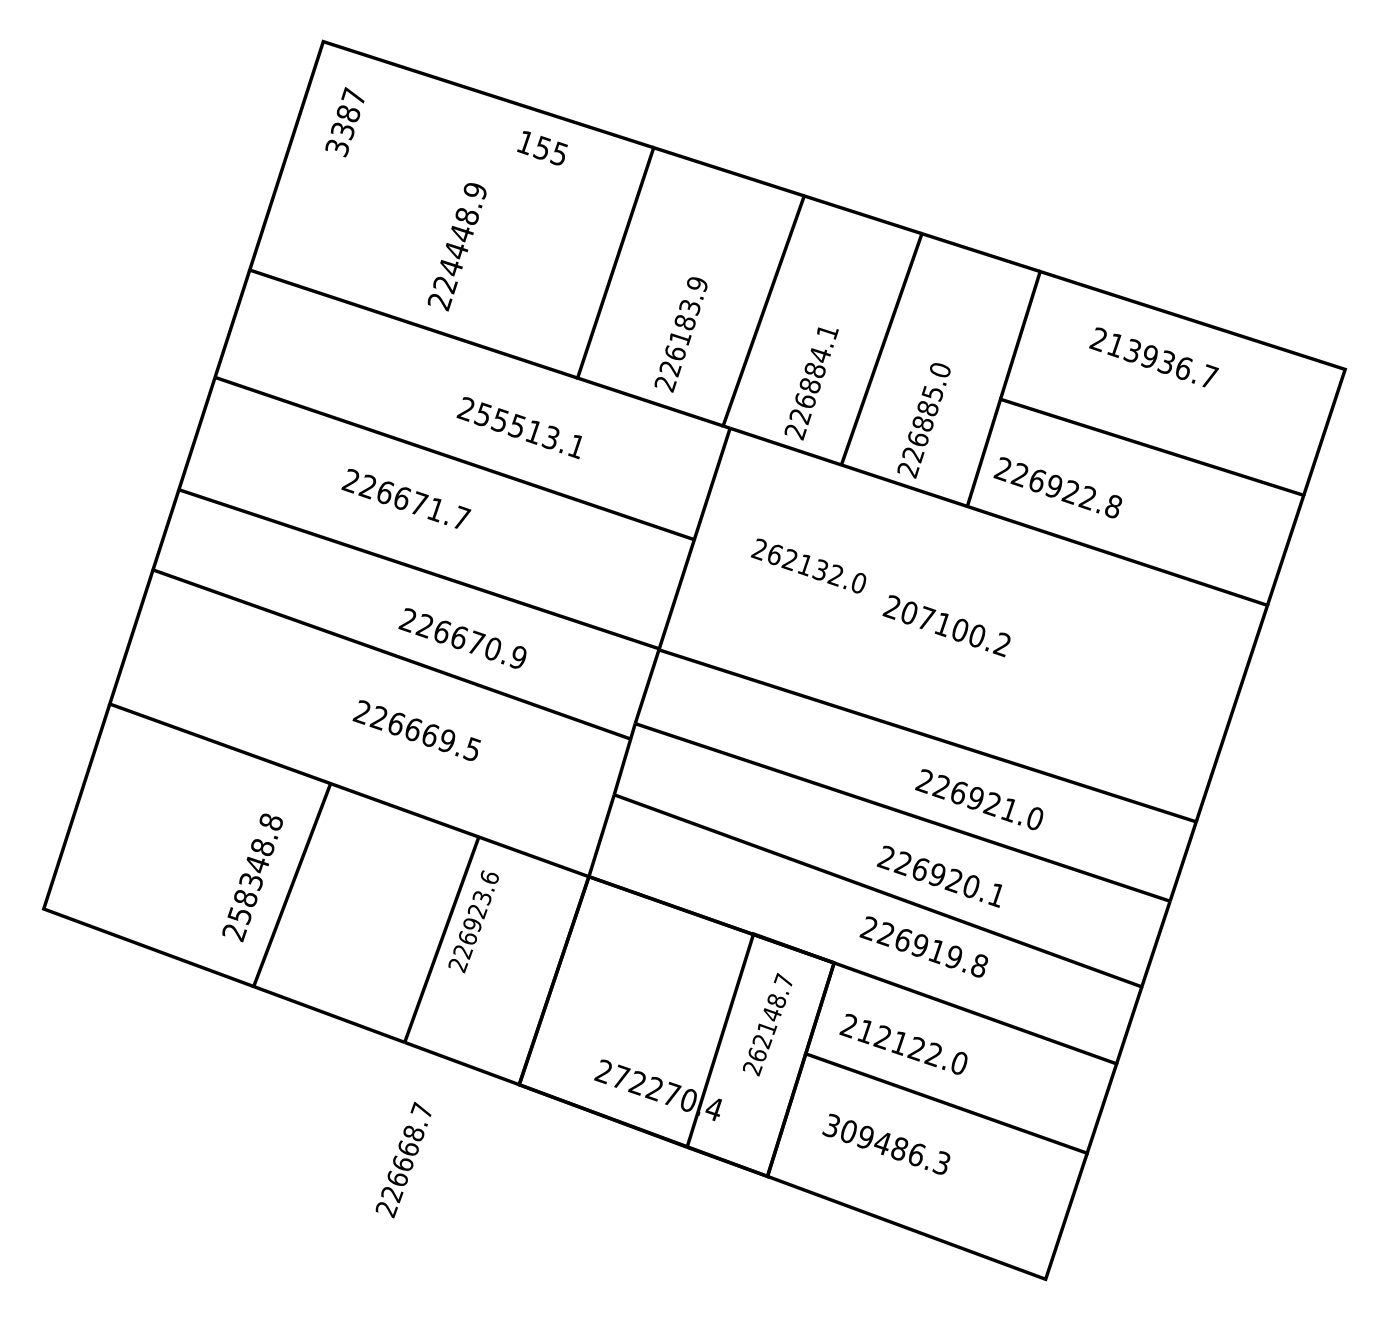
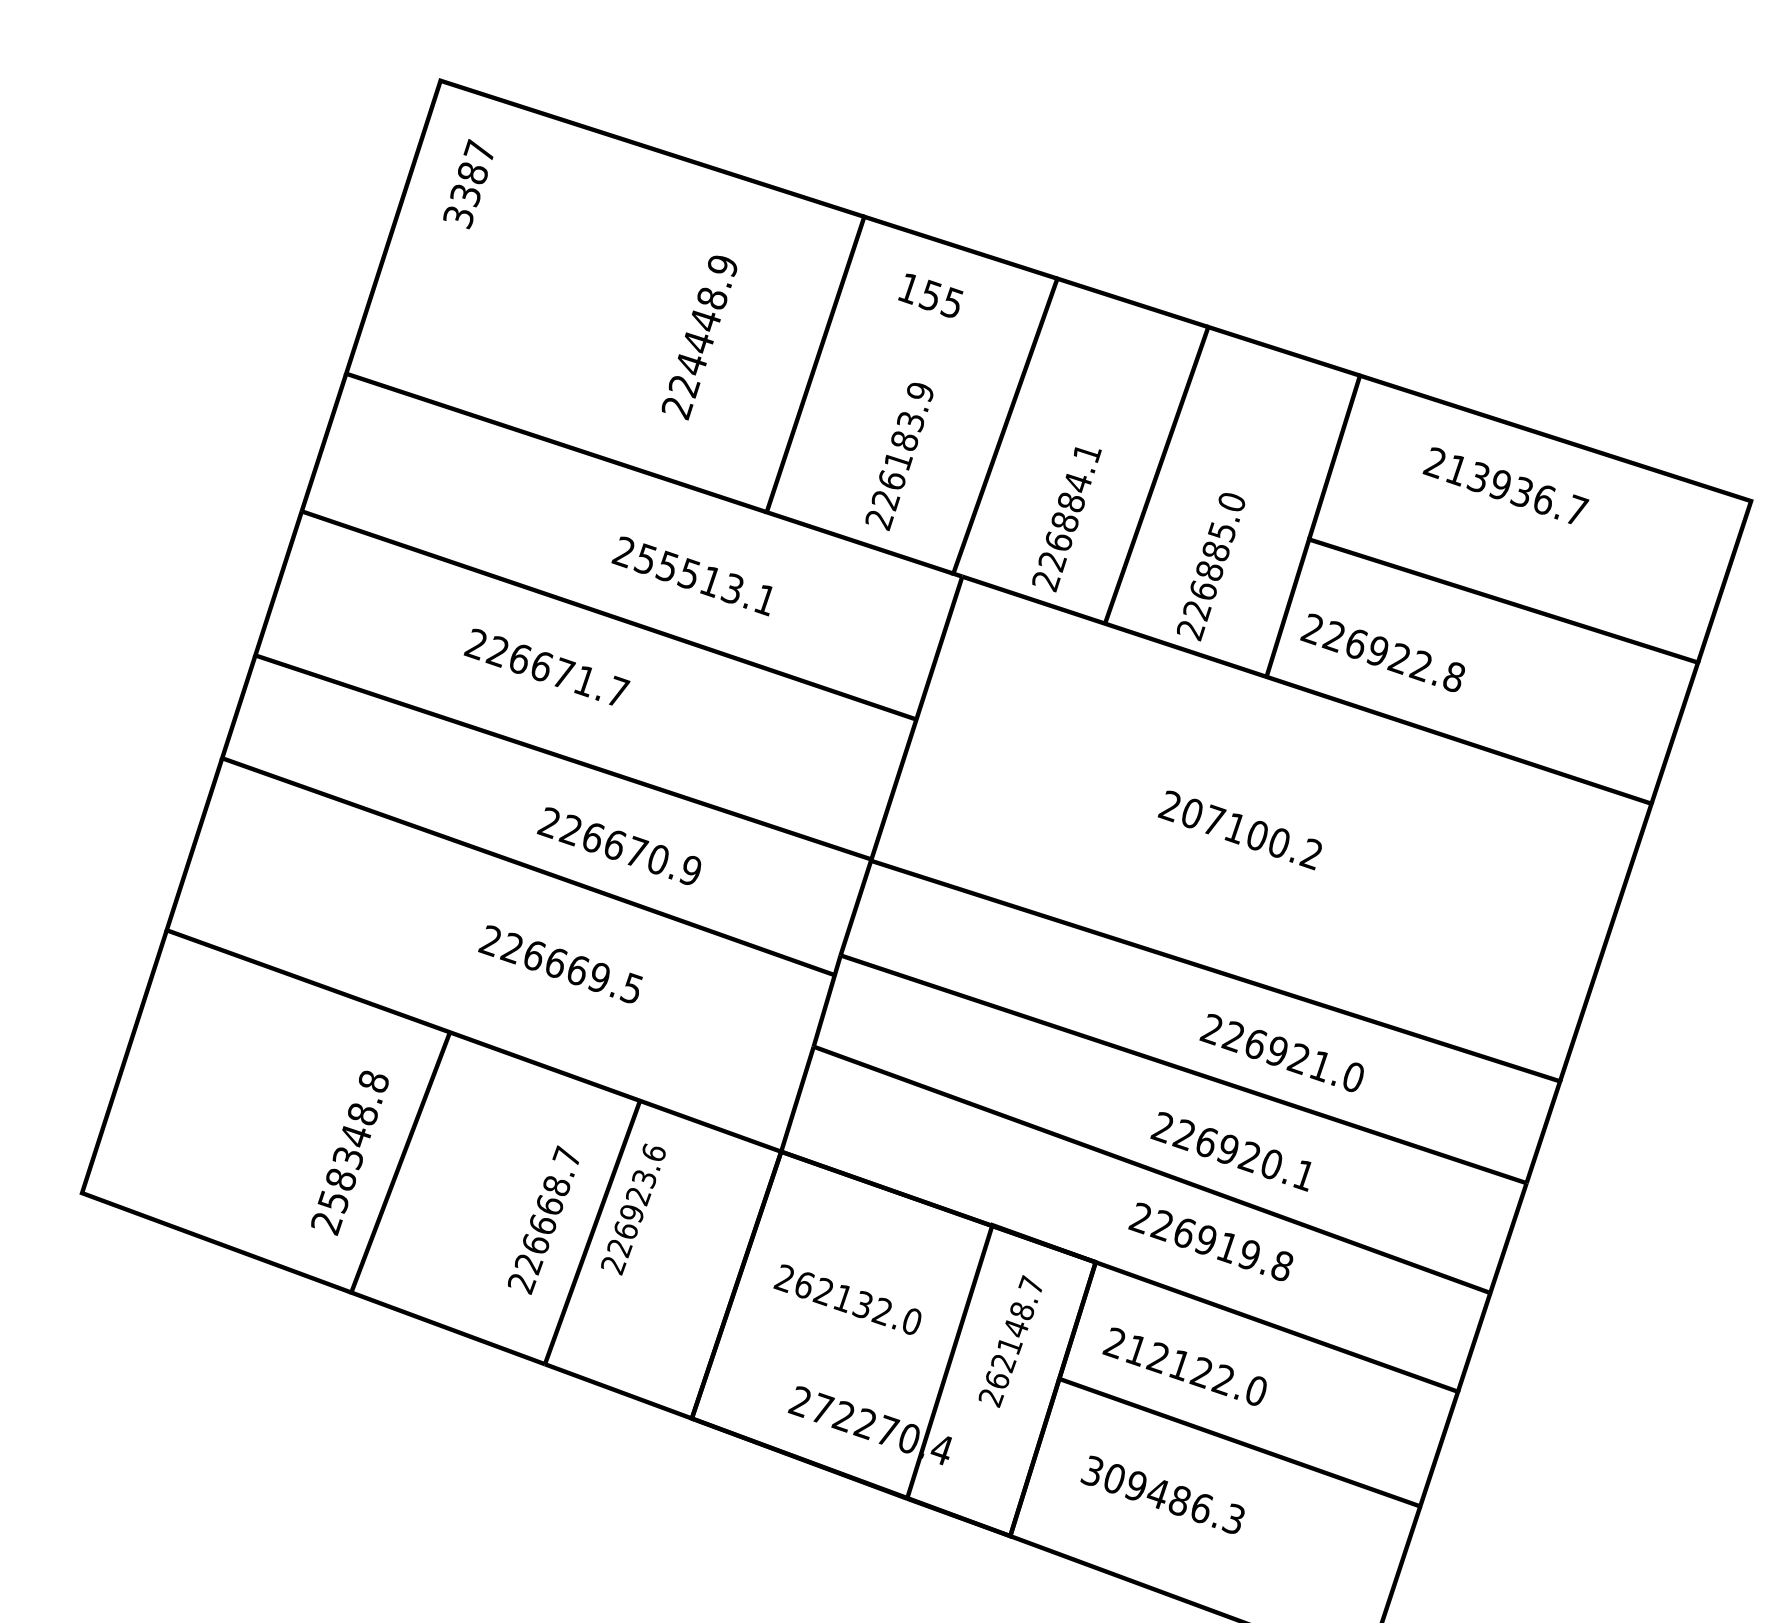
text: (542, 148) -> (930, 296), moved
text: (456, 247) -> (698, 338), moved
text: (808, 565) -> (847, 1298), moved
text: (403, 1159) -> (543, 1219), moved

